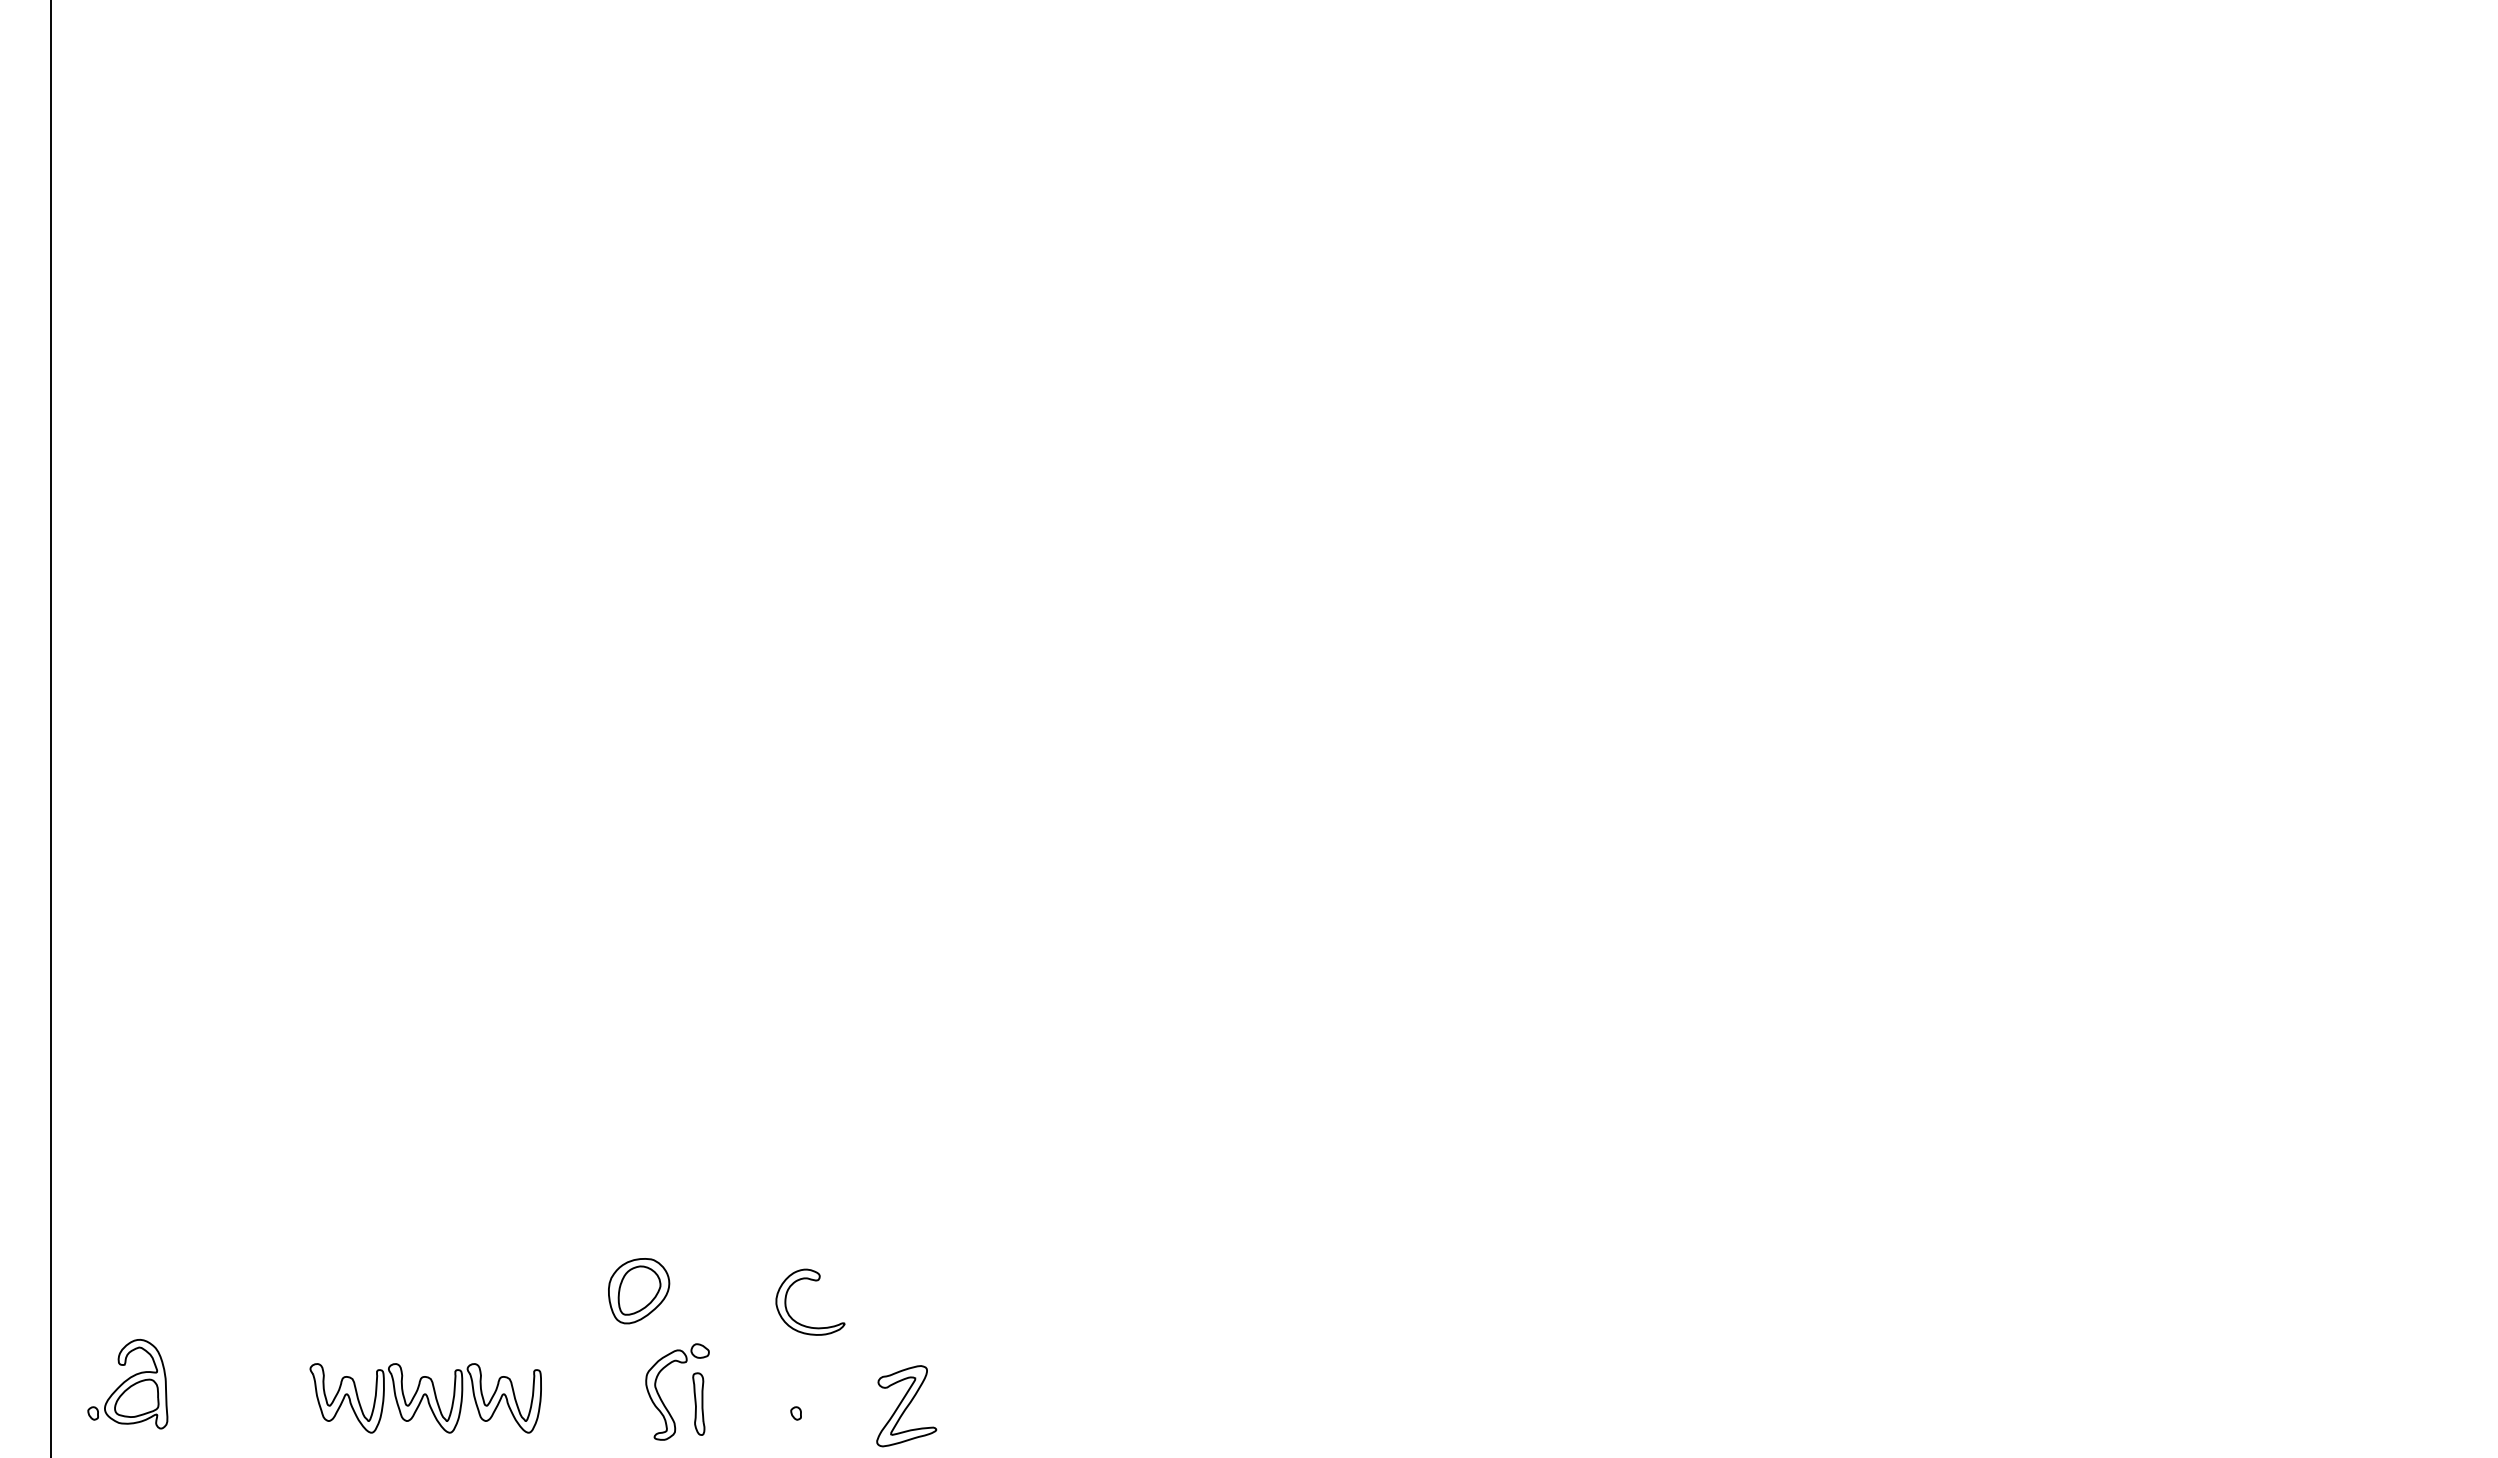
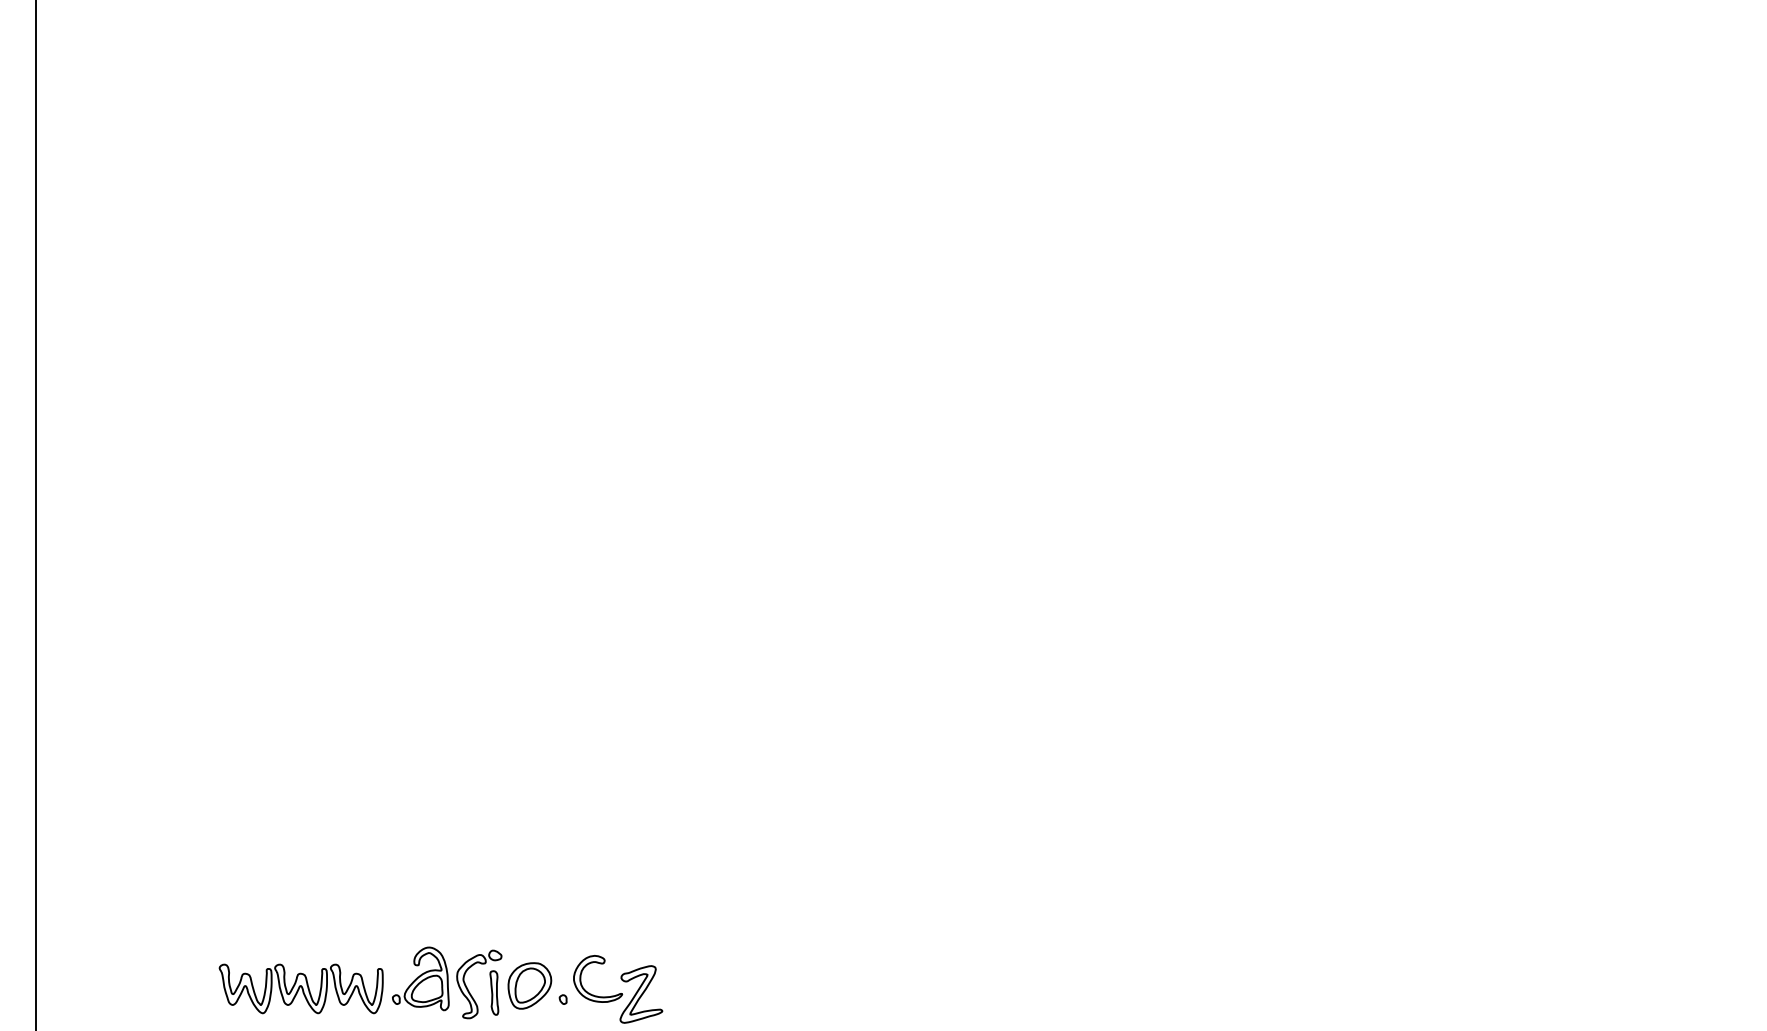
part: (814, 1281) -> (600, 964), moved
part: (639, 1291) -> (530, 986), moved
part: (127, 1384) -> (420, 979), moved

